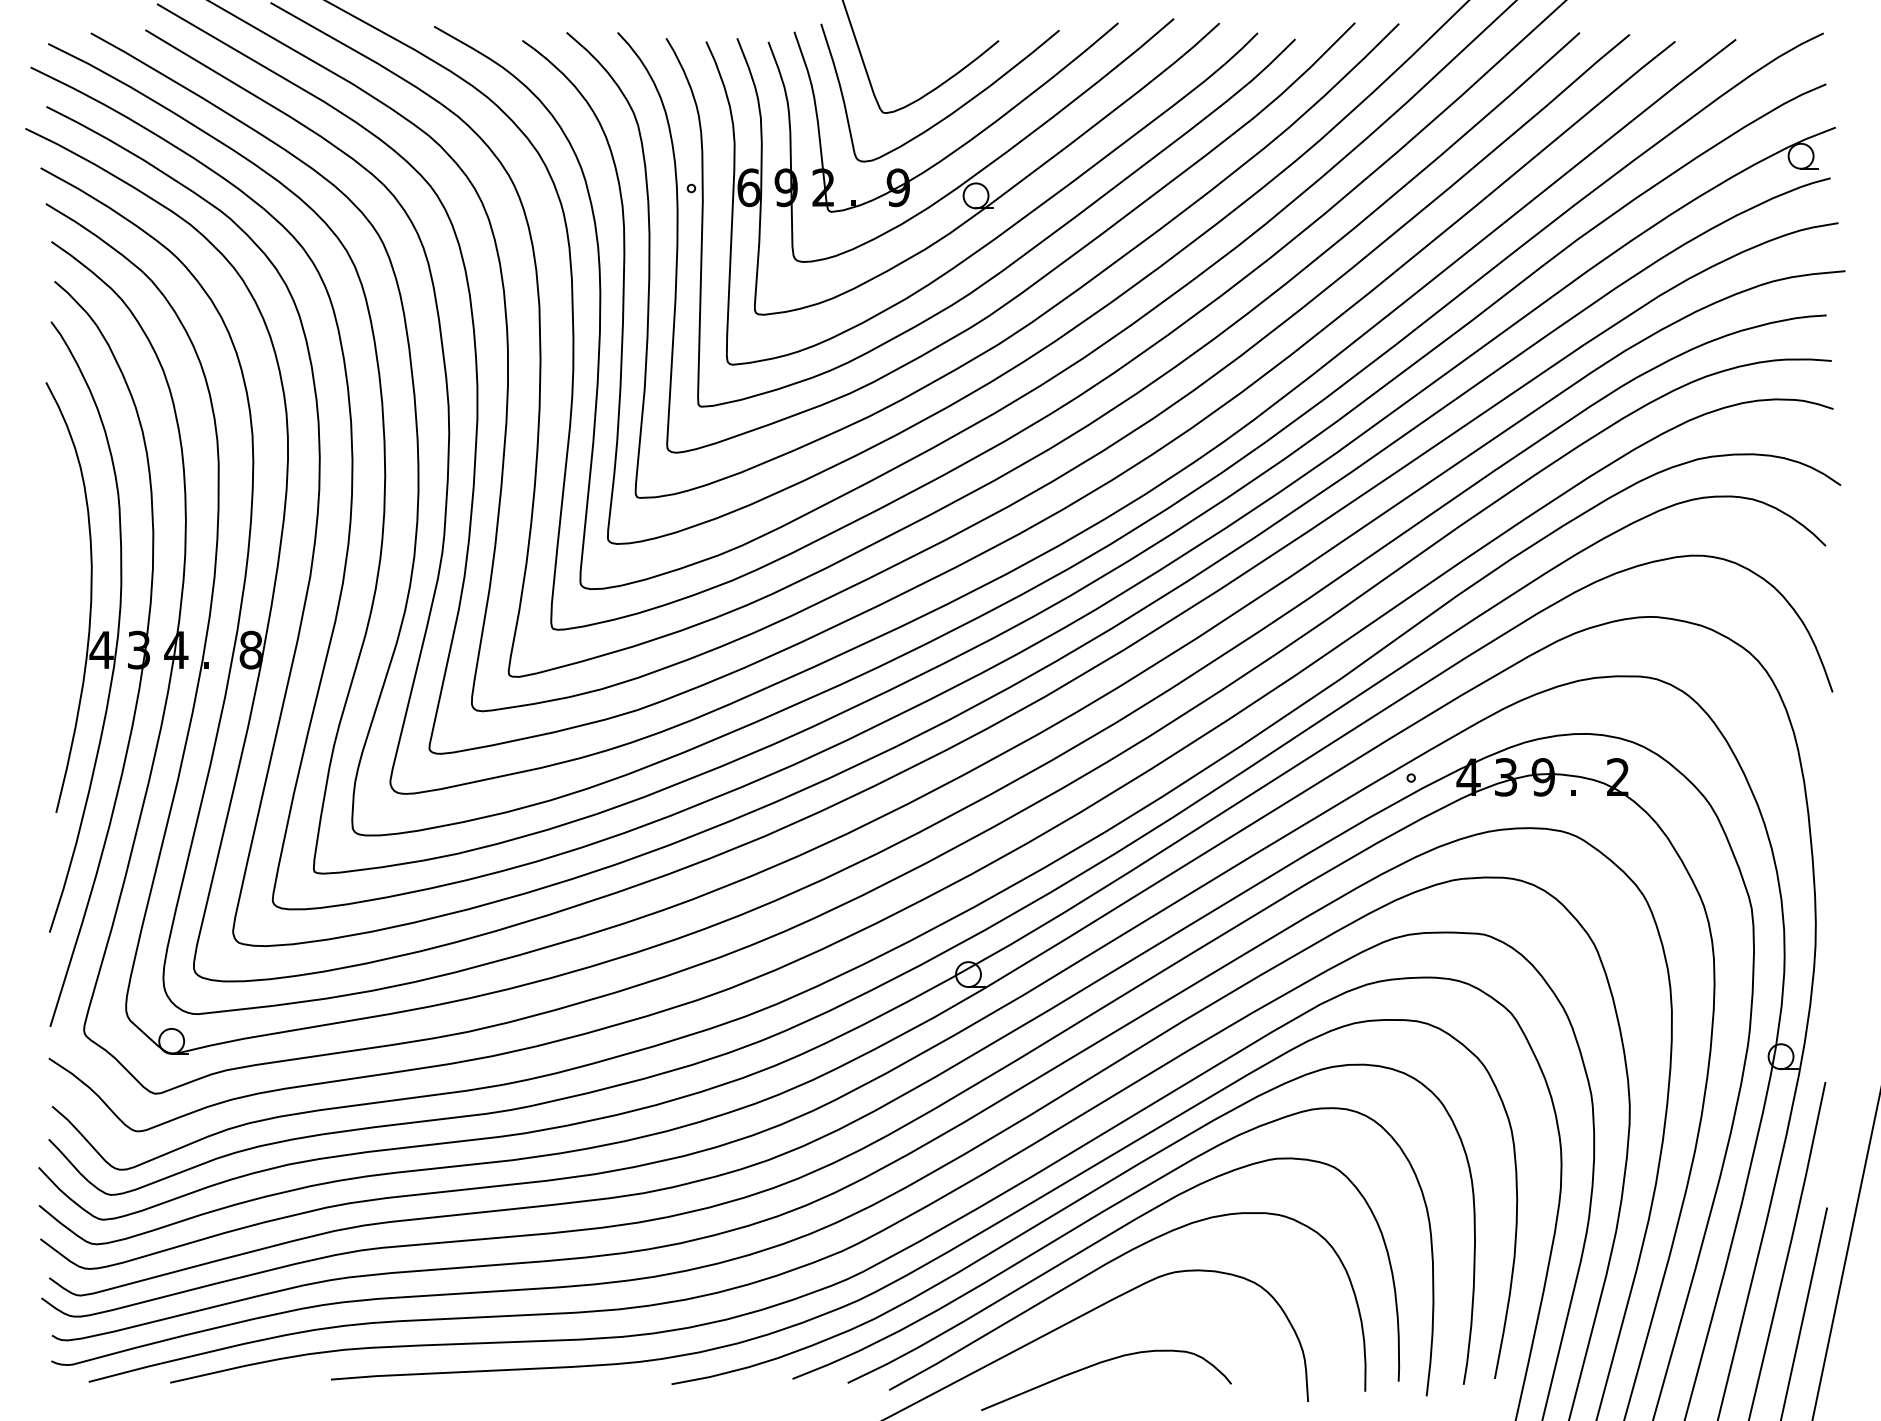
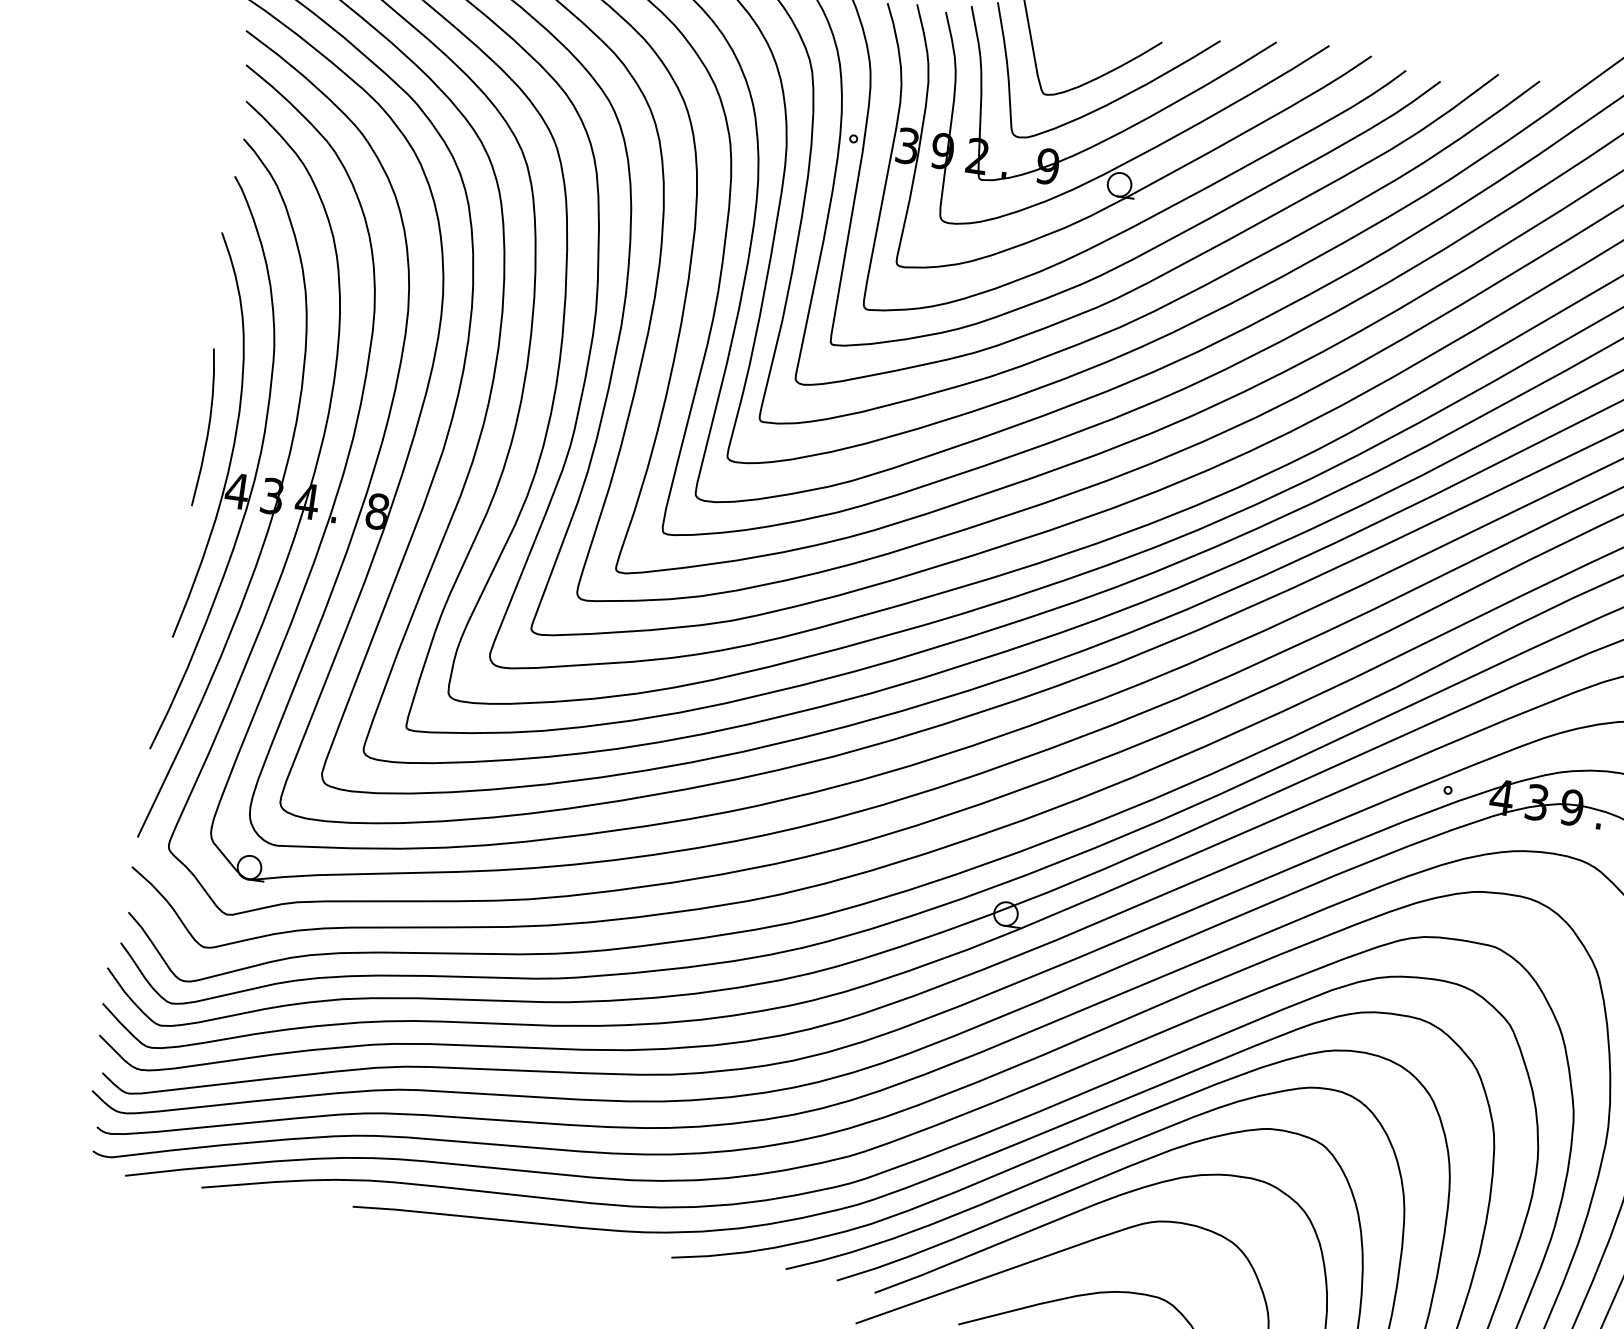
text: (748, 187) -> (907, 145), 6 -> 3
curve: (61, 588) -> (208, 427), added

